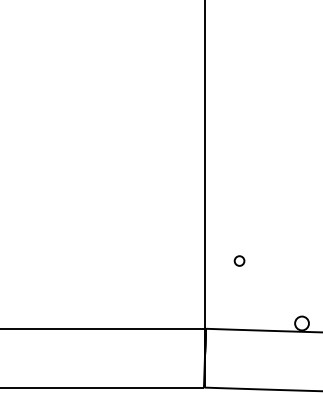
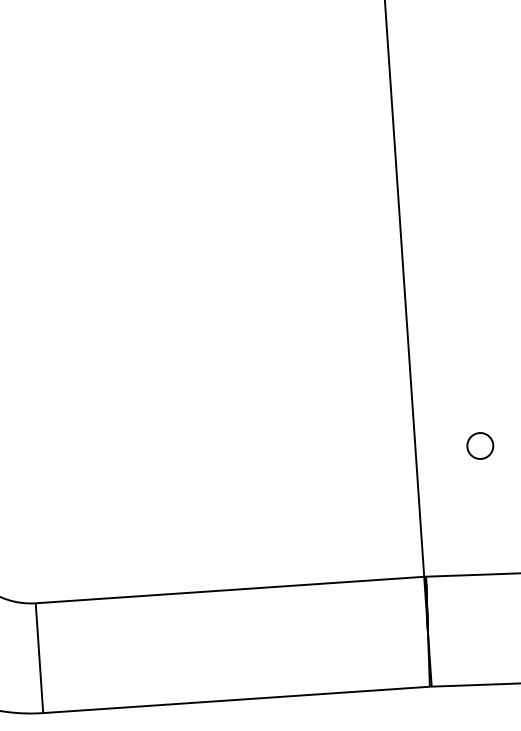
part: (239, 260) -> (480, 444), size x1.43

